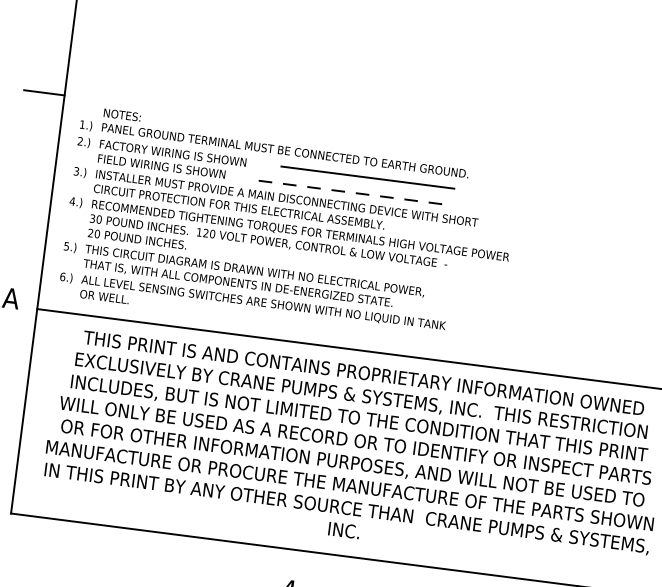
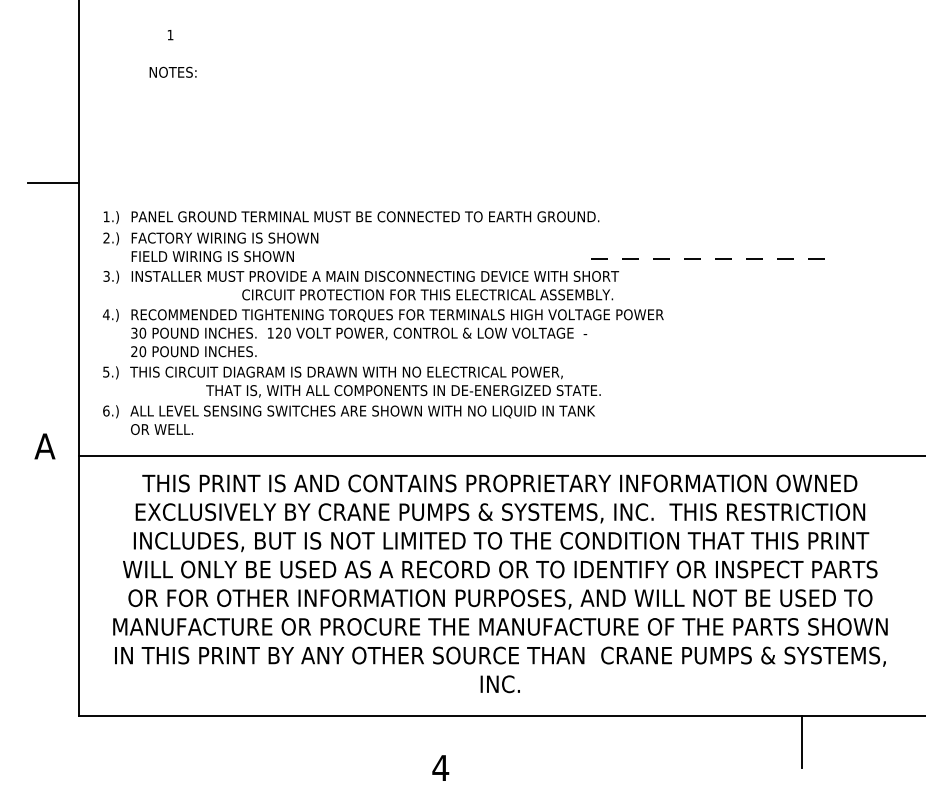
text: (121, 114) -> (172, 71), moved
line: (367, 177) -> (473, 237), removed
line: (344, 191) -> (700, 258), moved
text: (239, 206) -> (427, 294), moved
text: (238, 283) -> (403, 391), moved

